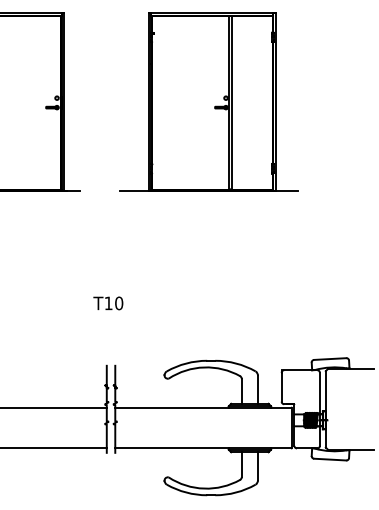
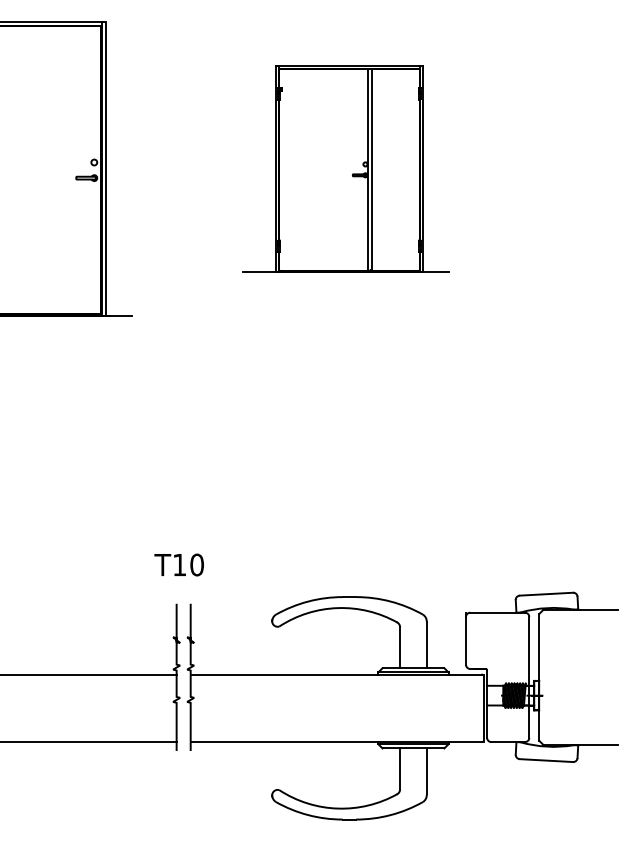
part: (208, 101) -> (344, 167), size x0.7
text: (108, 303) -> (179, 565), moved

